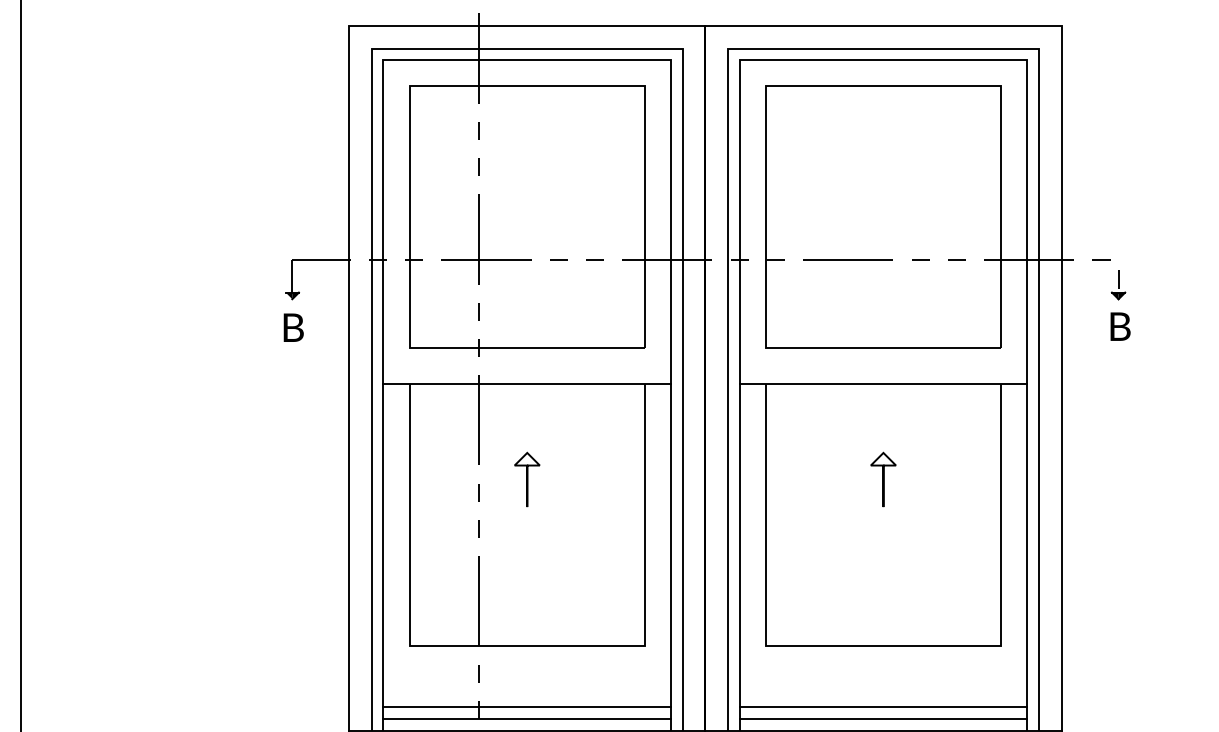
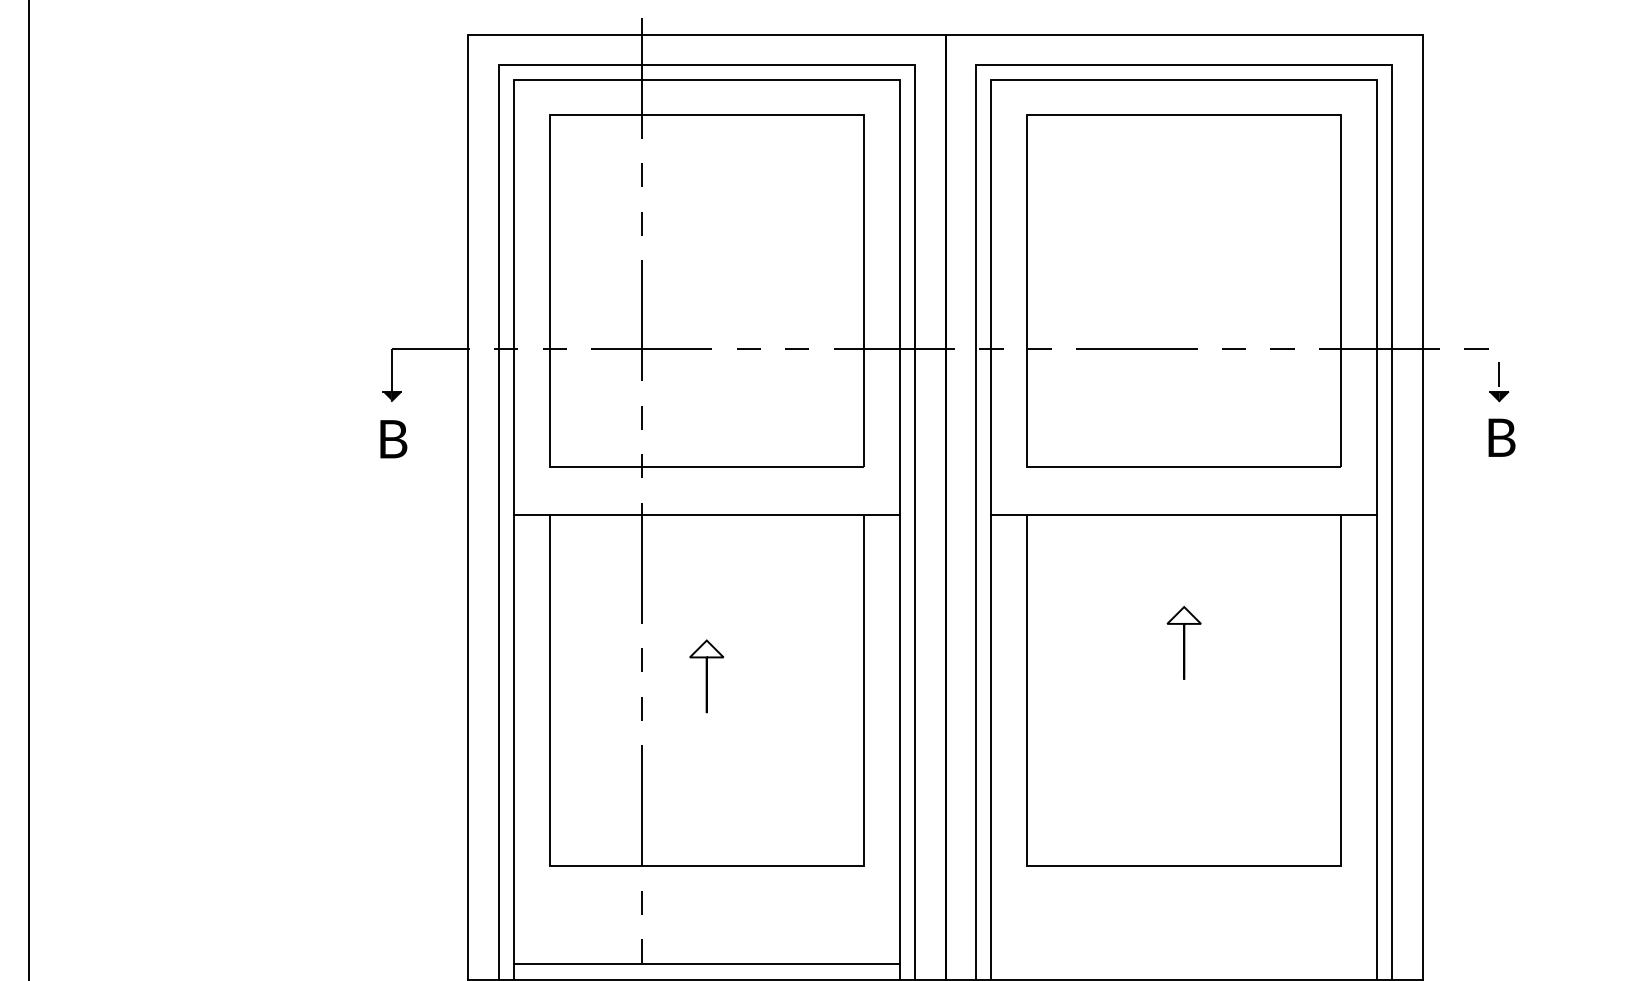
part: (527, 479) -> (707, 676), moved
line: (527, 706) -> (707, 946), removed
line: (883, 706) -> (1184, 946), removed
line: (883, 719) -> (1184, 964), removed

